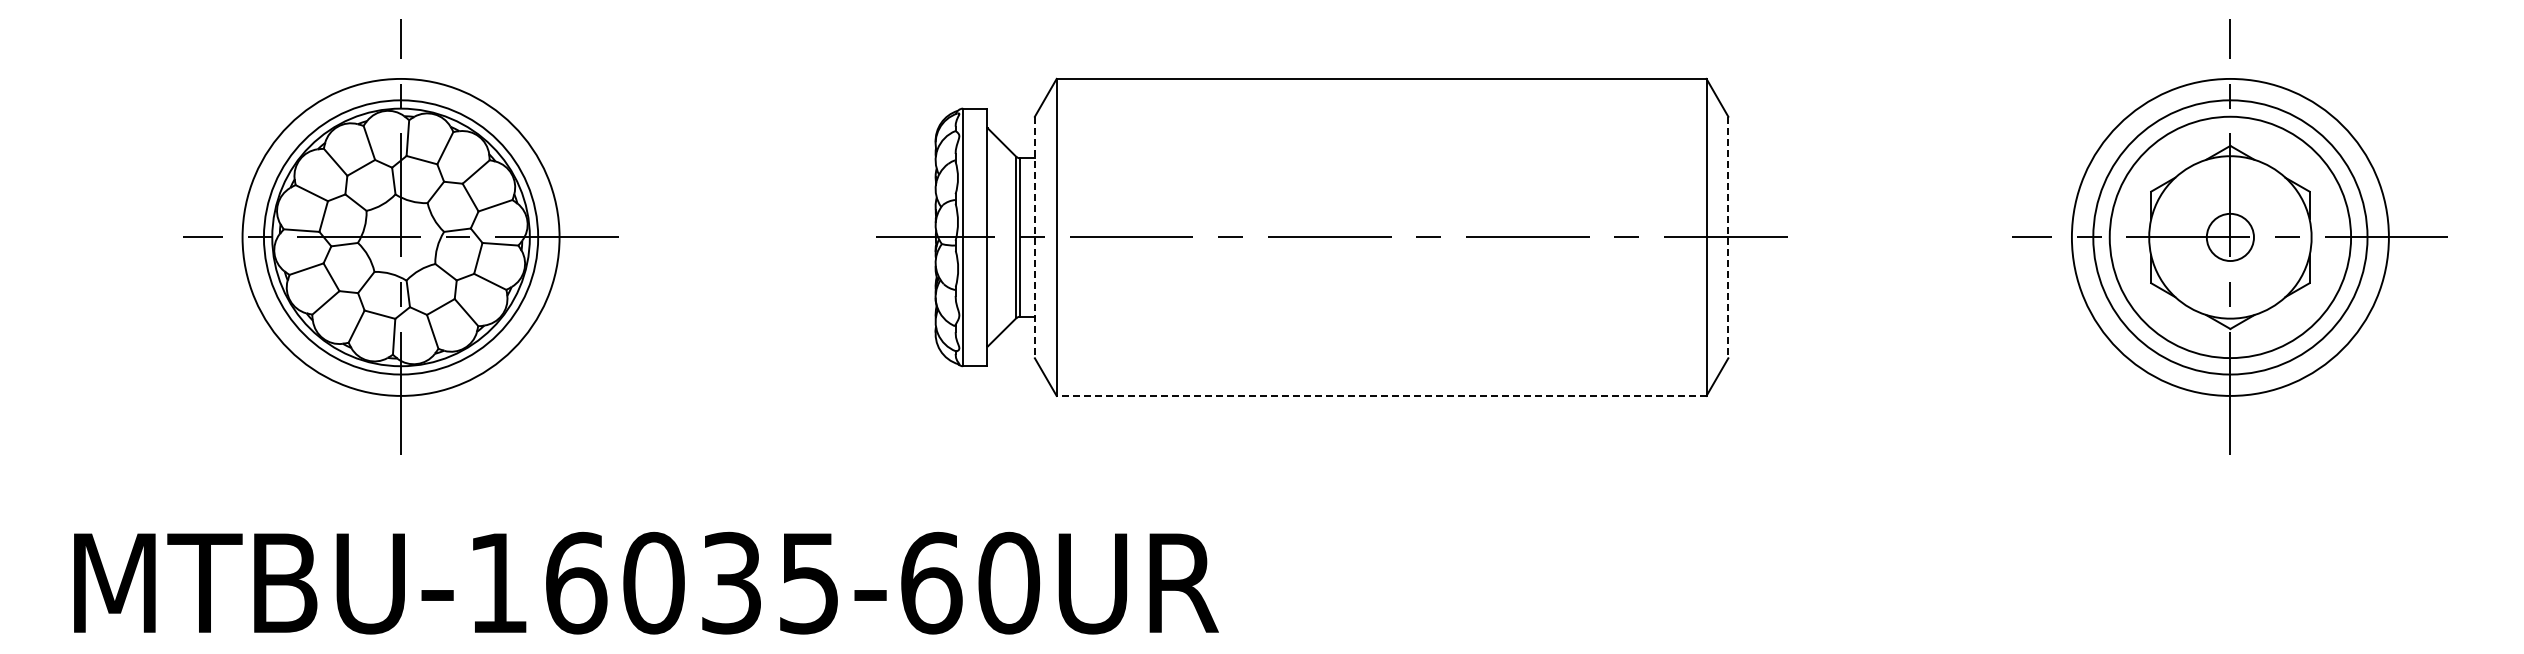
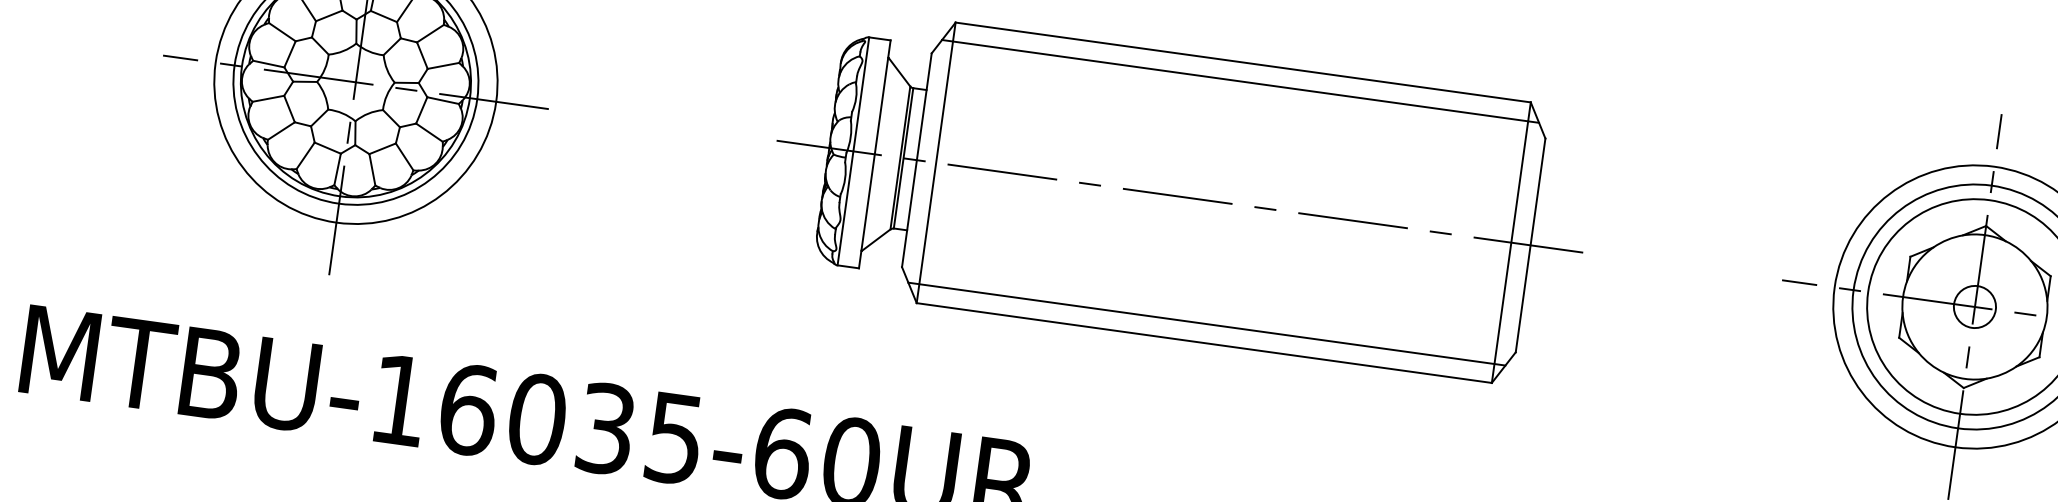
line: (1381, 100) -> (1240, 81), added
line: (1034, 237) -> (916, 160), dashed -> solid
line: (1728, 237) -> (1530, 245), dashed -> solid
line: (1381, 374) -> (1206, 324), added
line: (1381, 395) -> (1204, 342), dashed -> solid

